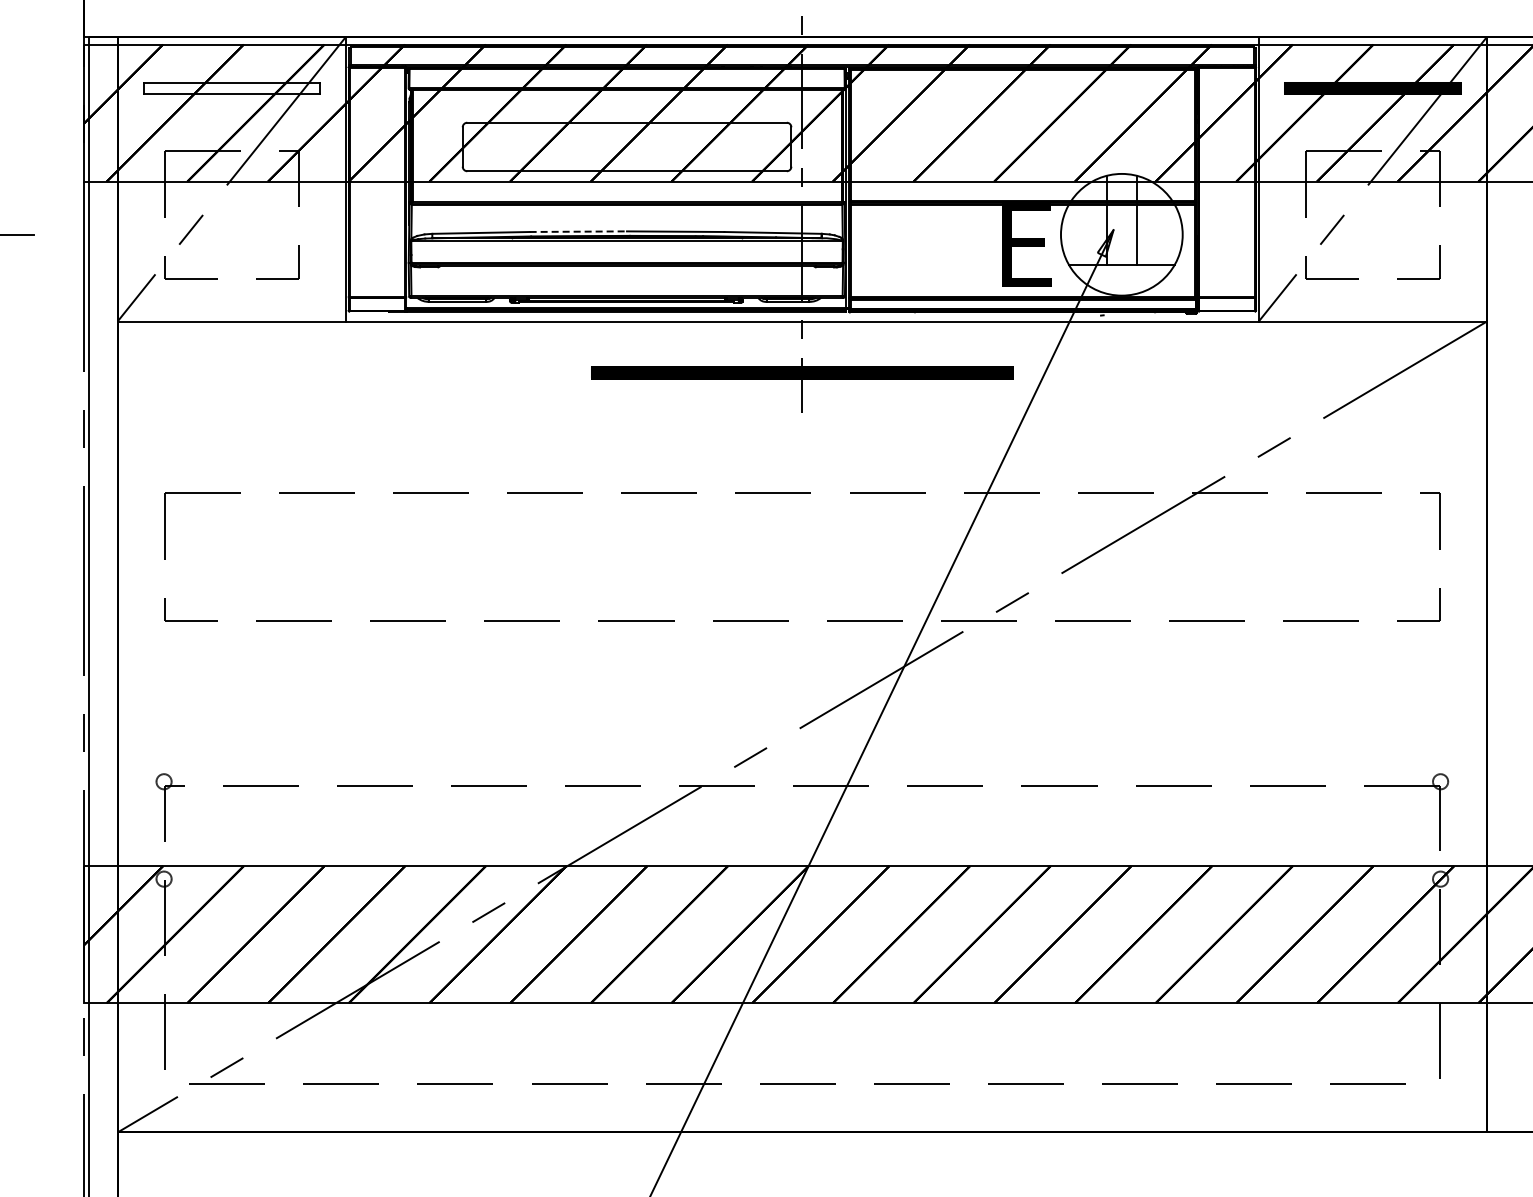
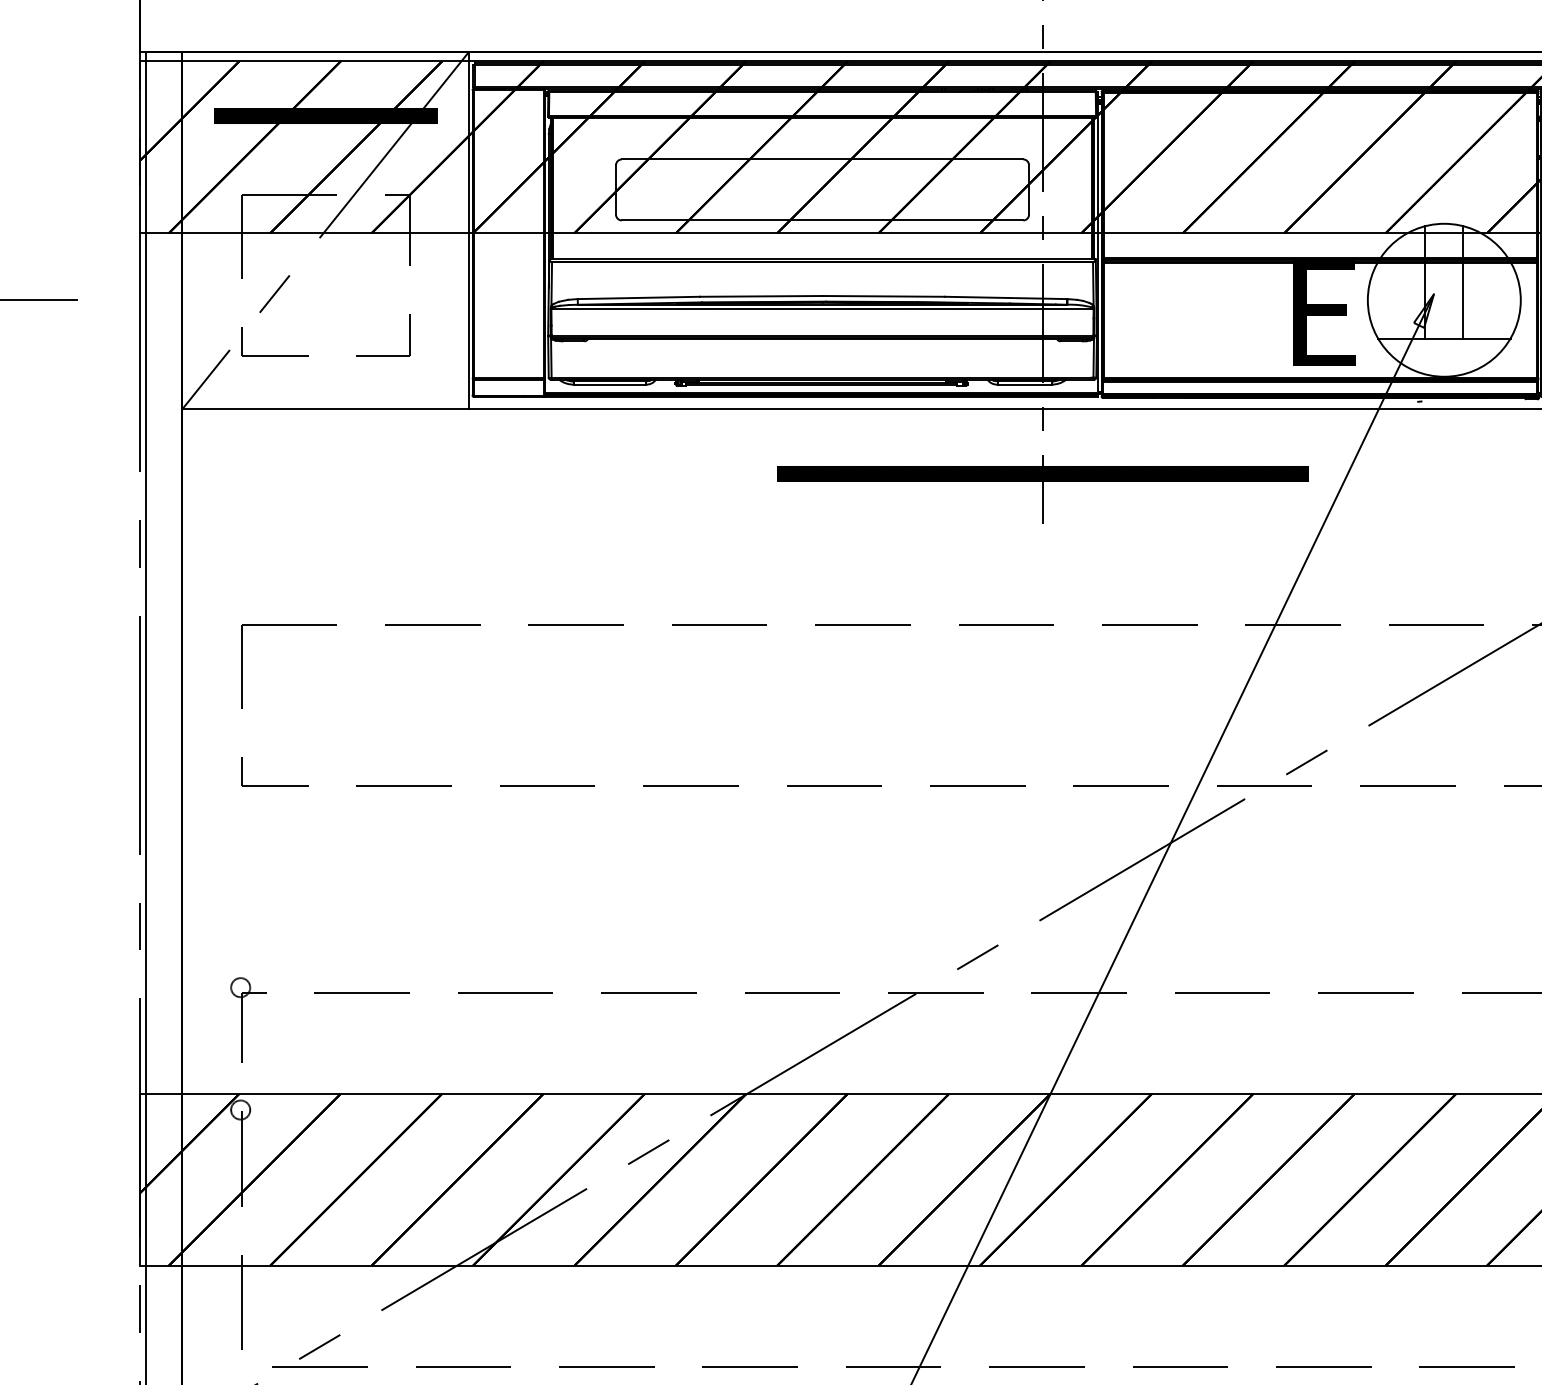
hatch: (231, 88) -> (325, 116), added
line: (578, 231) -> (761, 296), dashed -> solid

